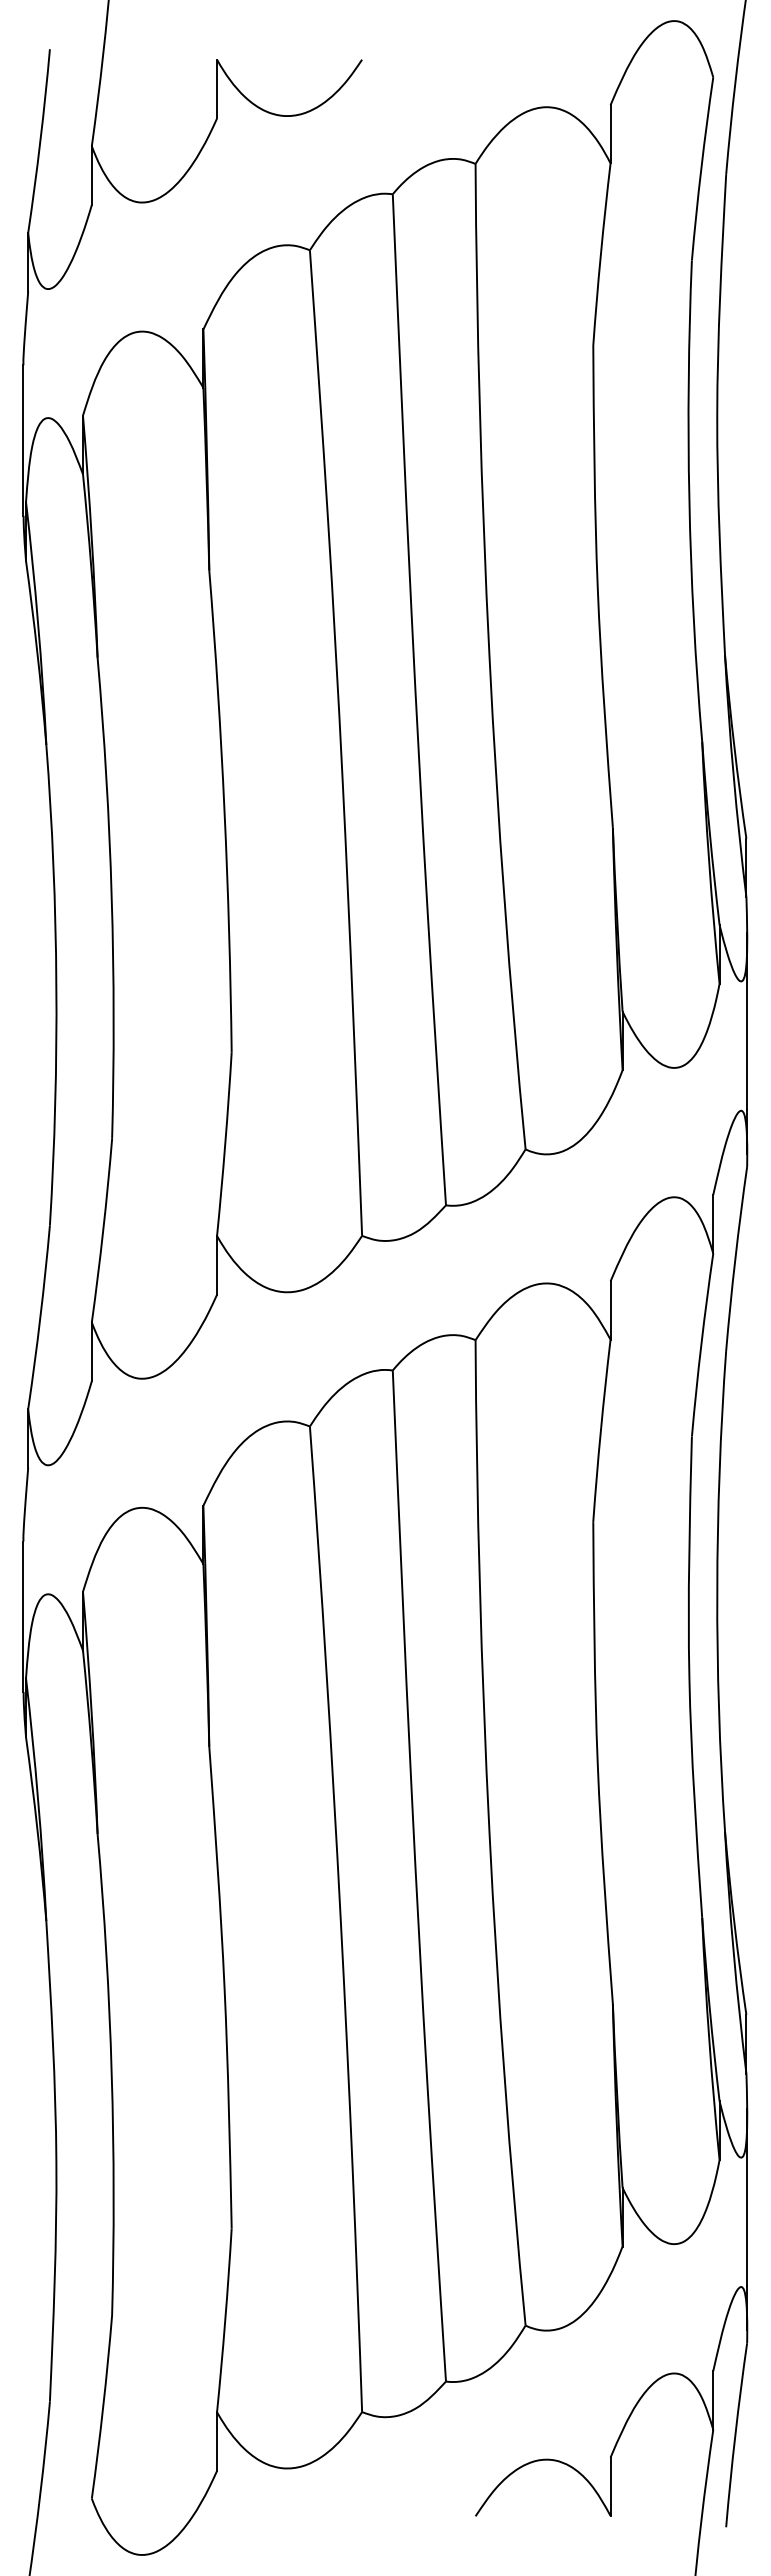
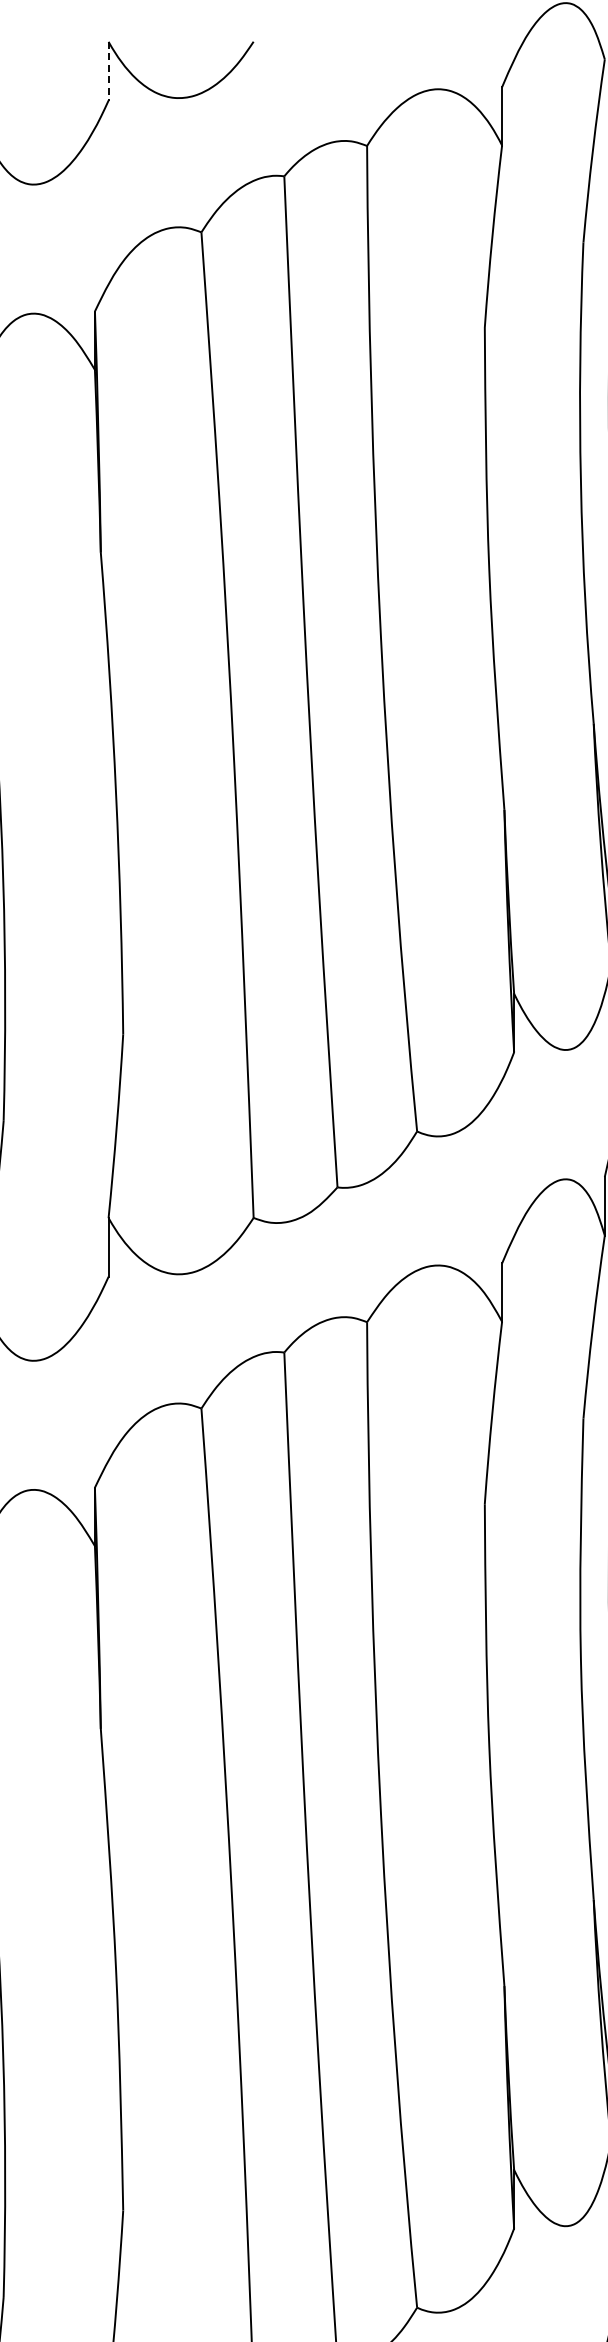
line: (217, 89) -> (109, 71), solid -> dashed

